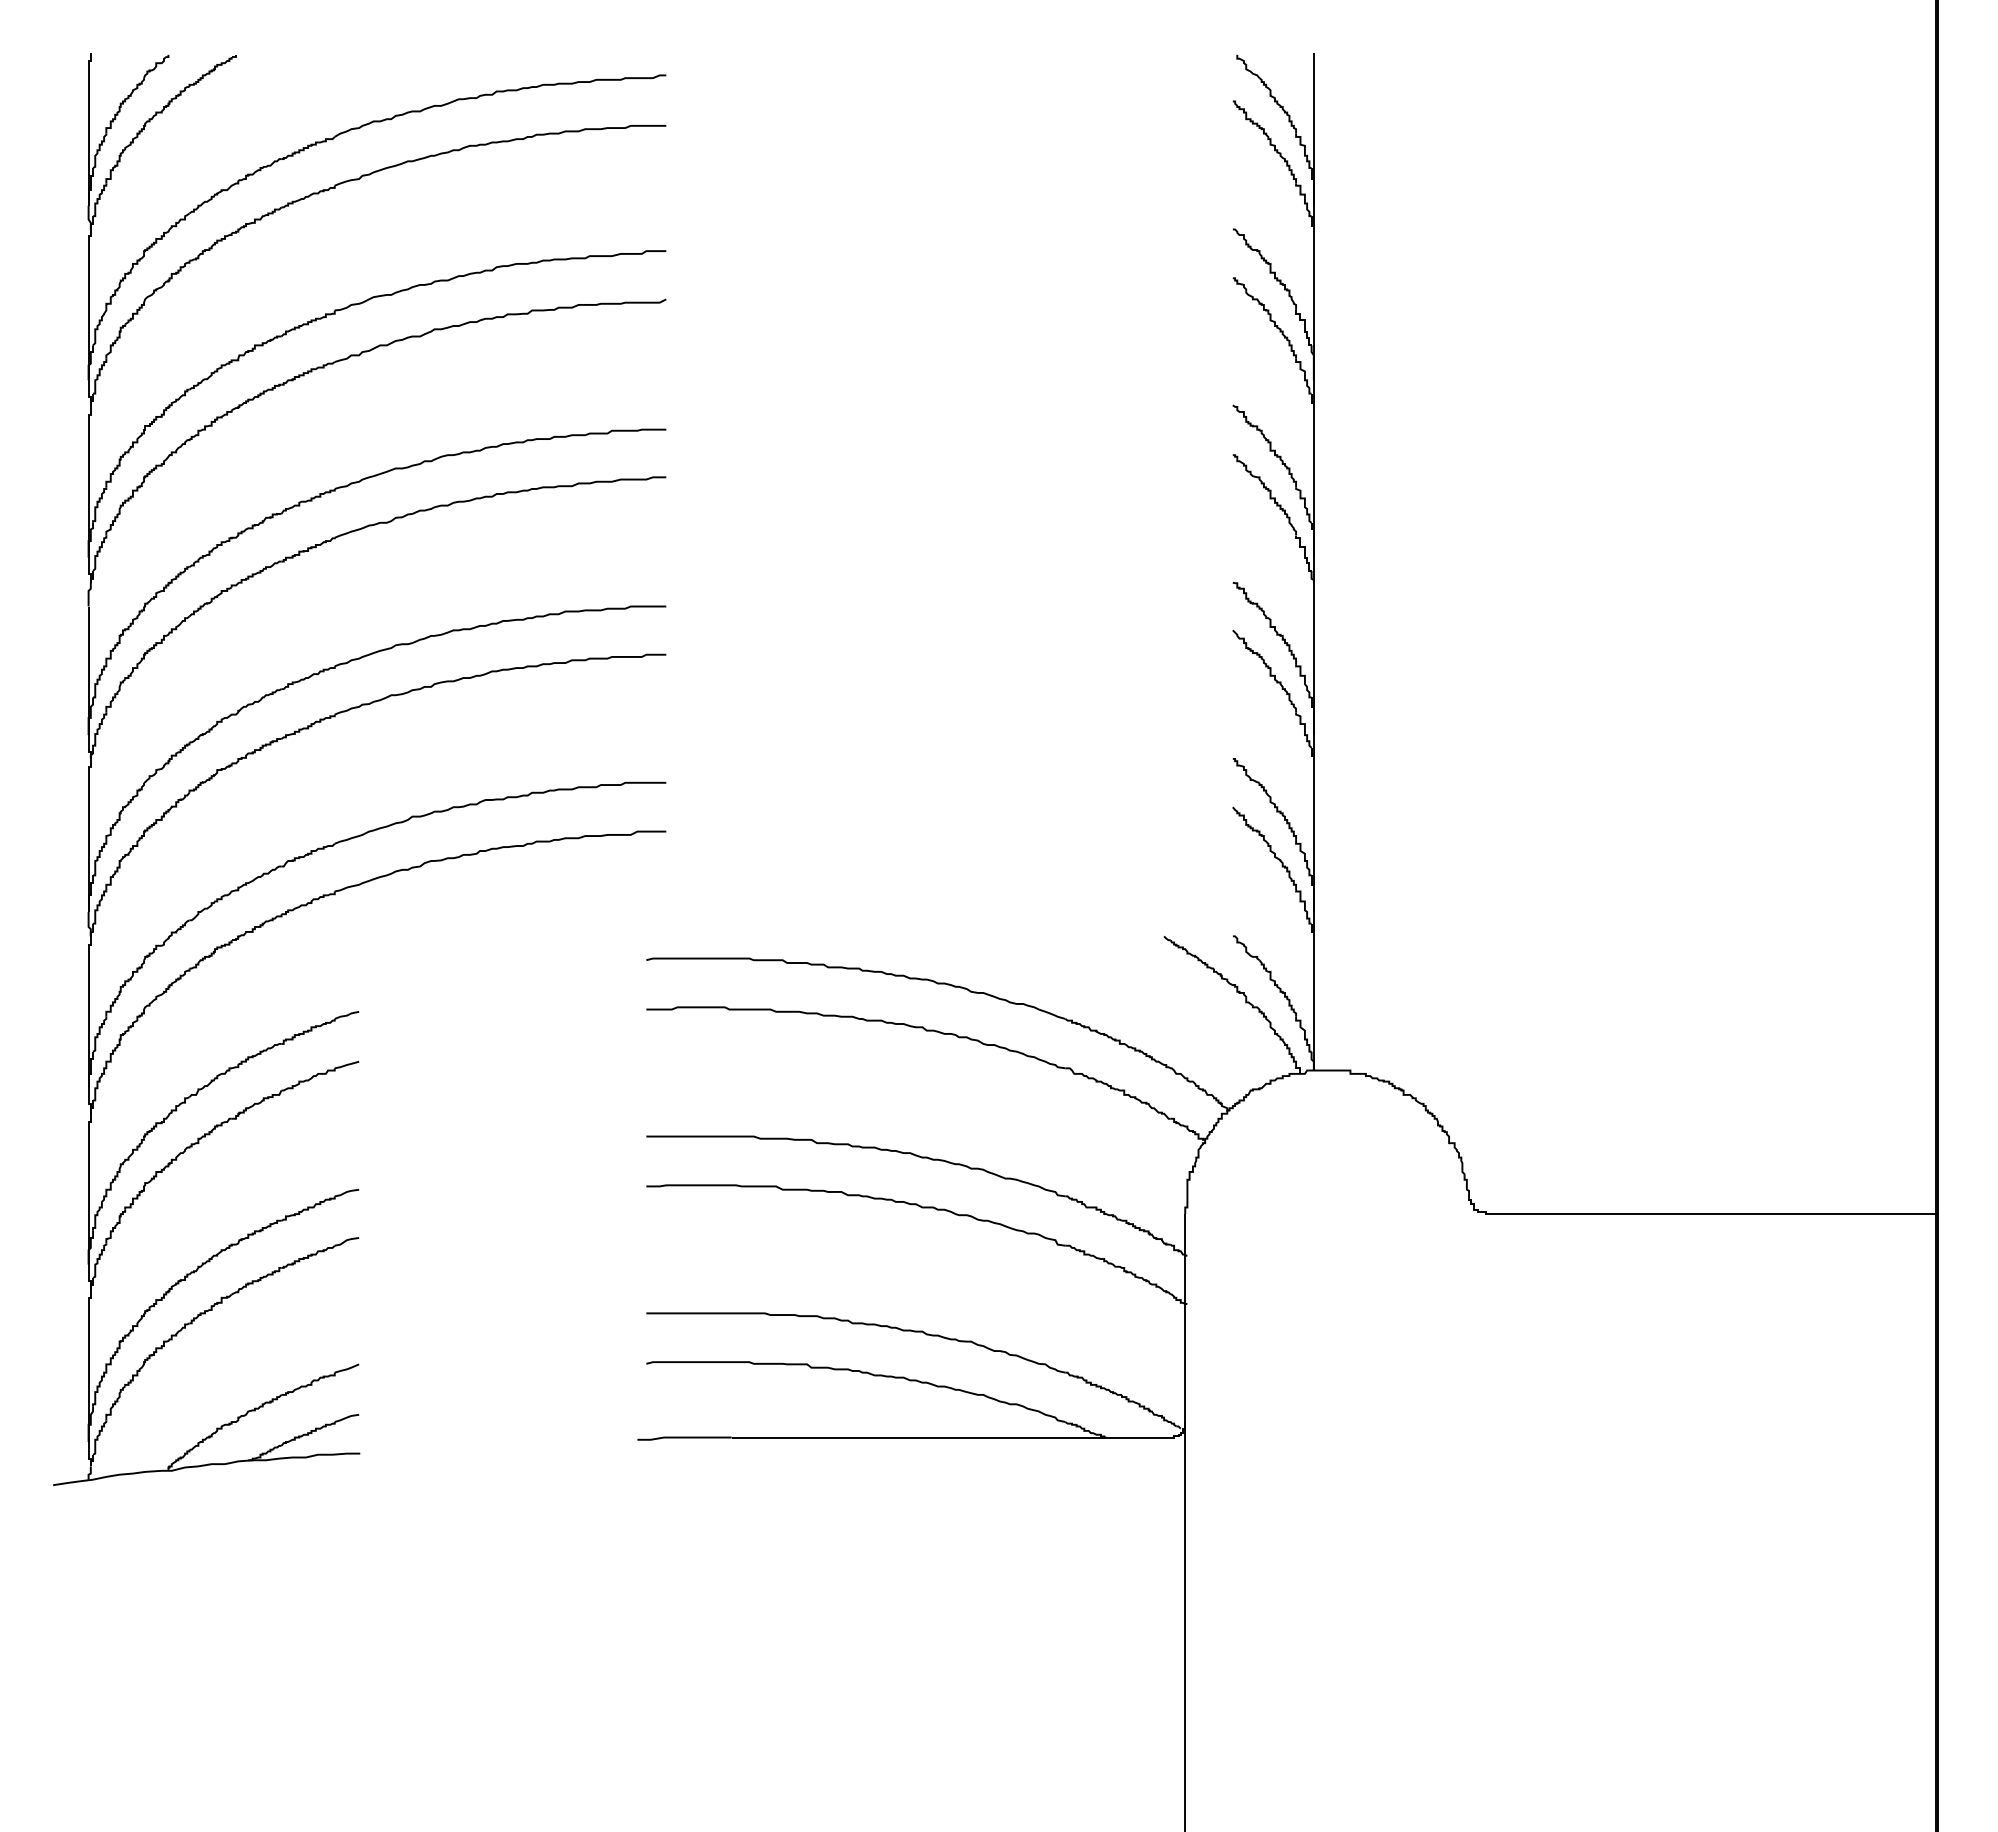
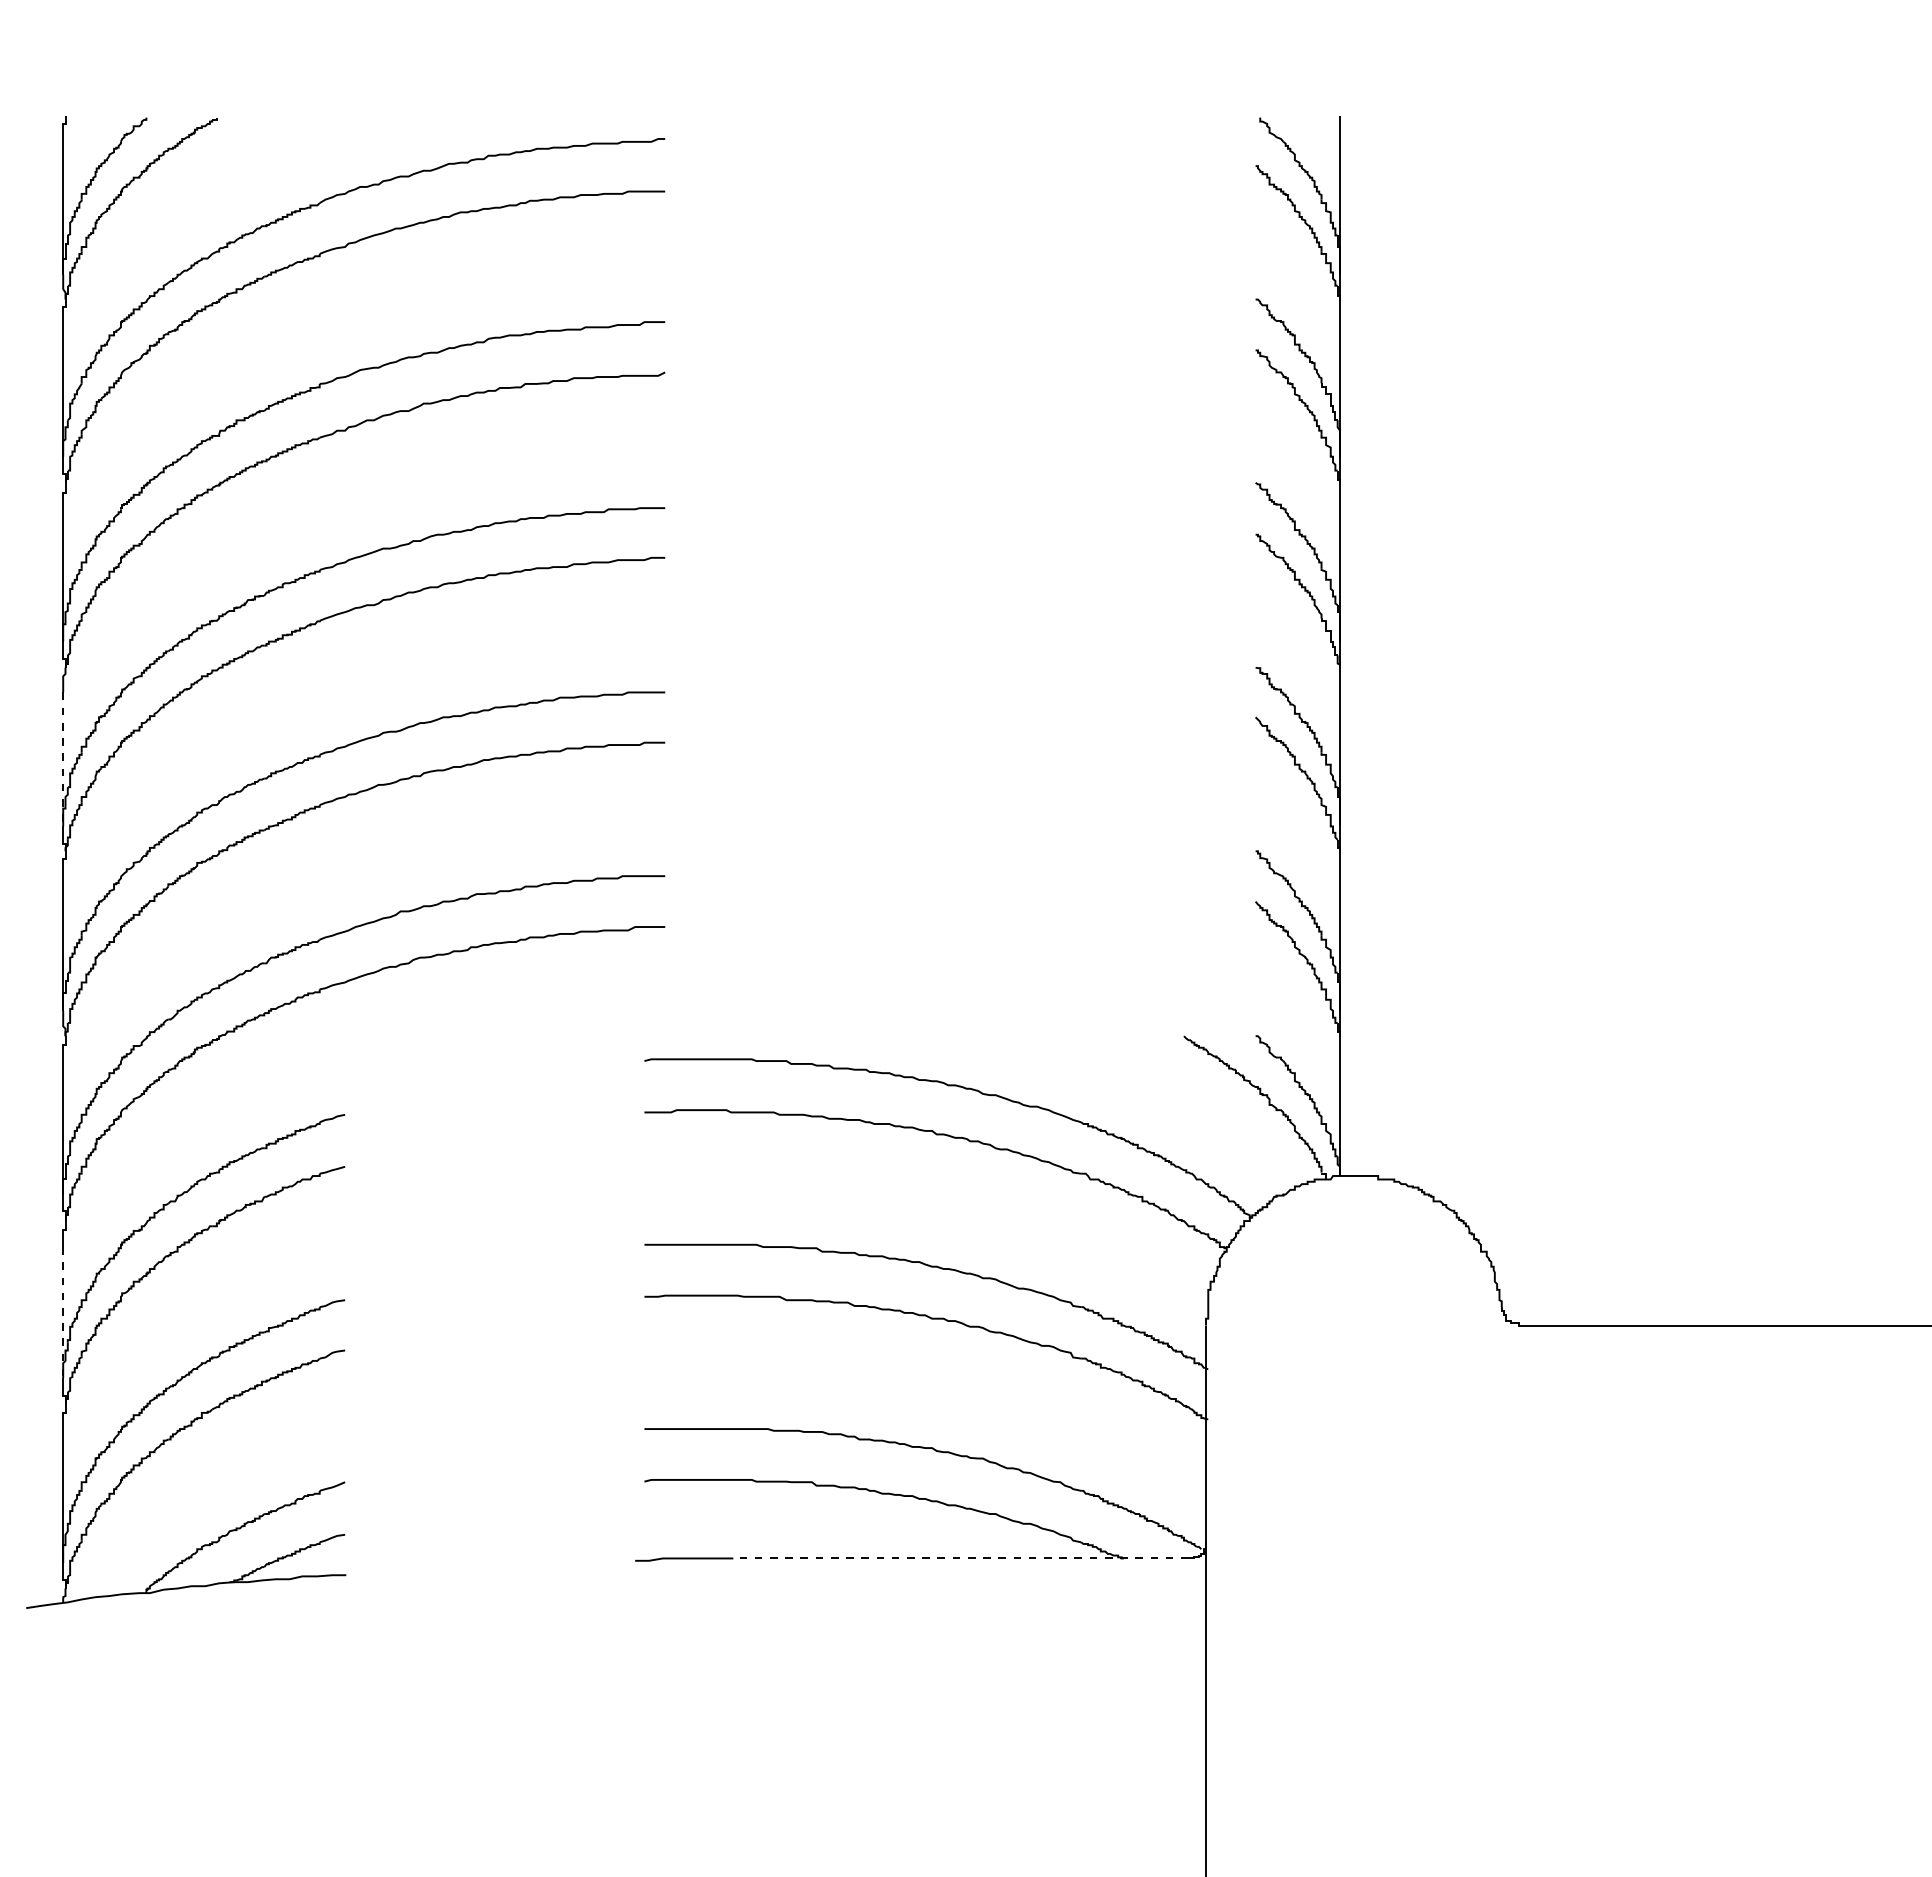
line: (88, 671) -> (63, 760), solid -> dashed
line: (88, 1201) -> (63, 1312), solid -> dashed
line: (949, 1437) -> (960, 1558), solid -> dashed

